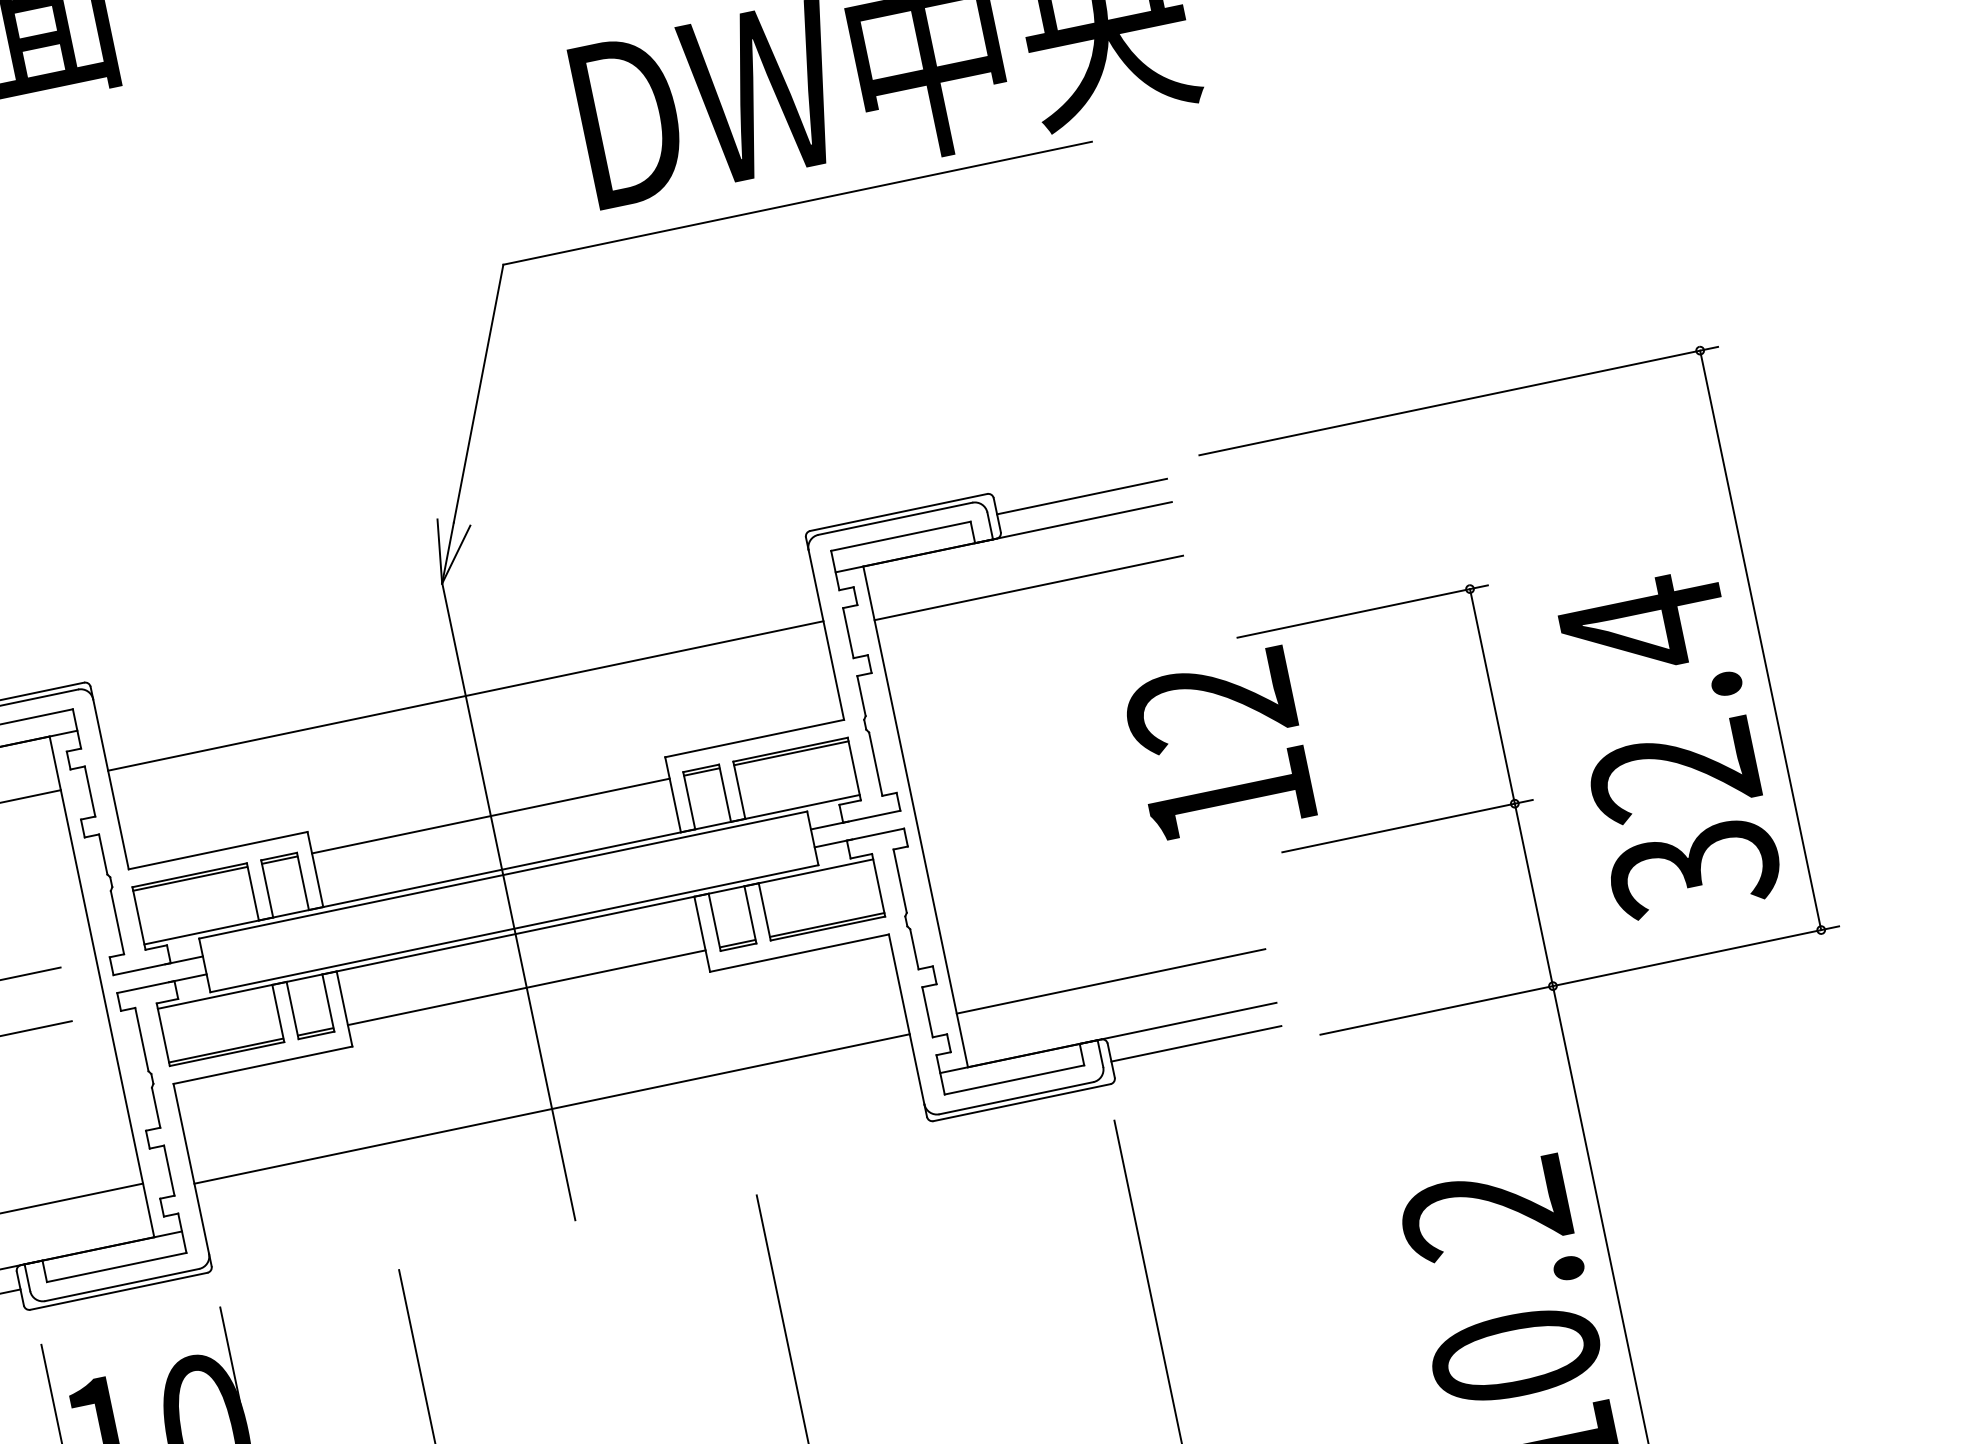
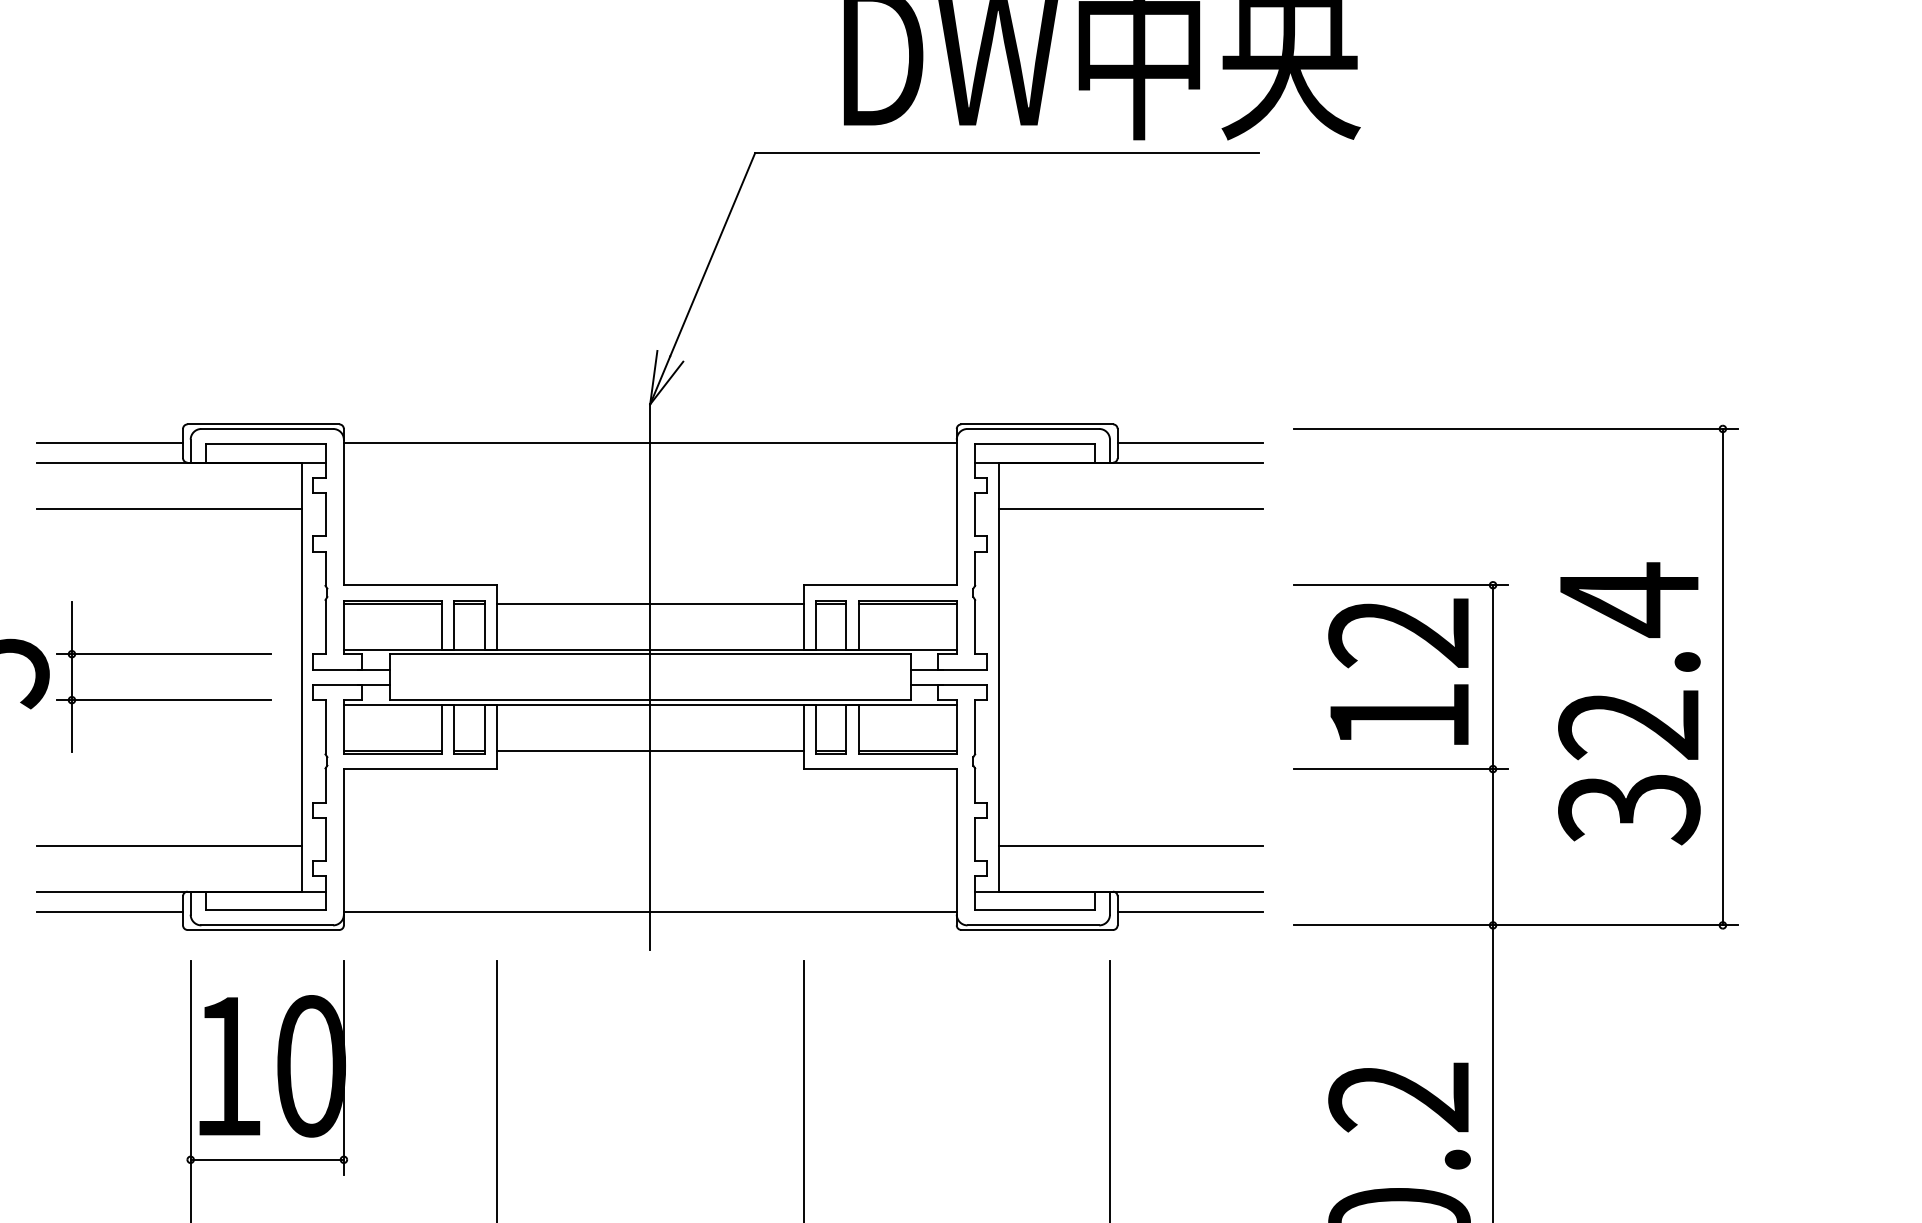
line: (464, 695) -> (649, 442), moved
text: (1218, 746) -> (1398, 671), moved
text: (1669, 746) -> (1629, 703), moved
line: (551, 1109) -> (649, 911), moved

